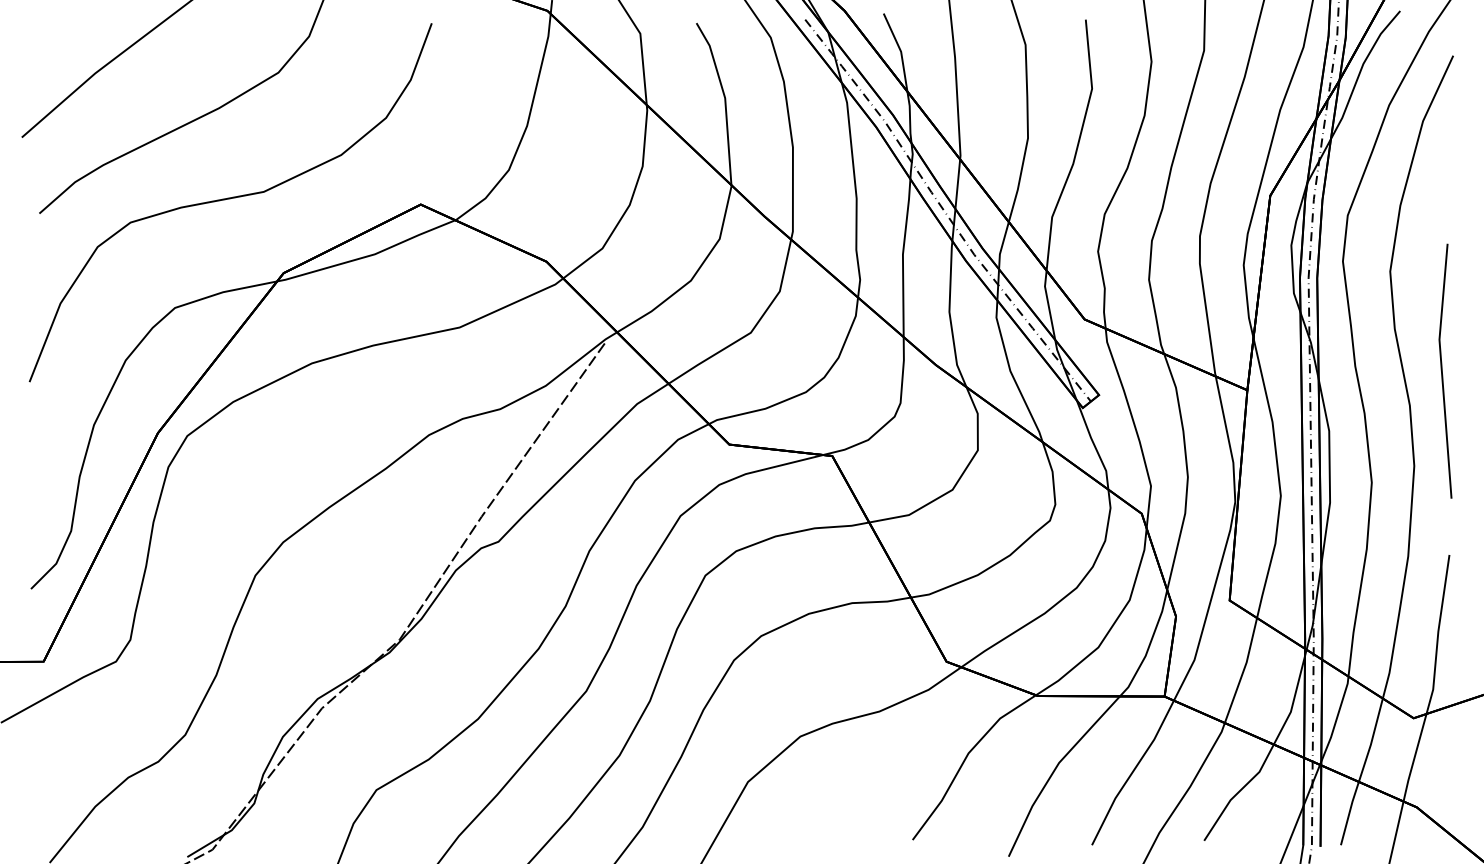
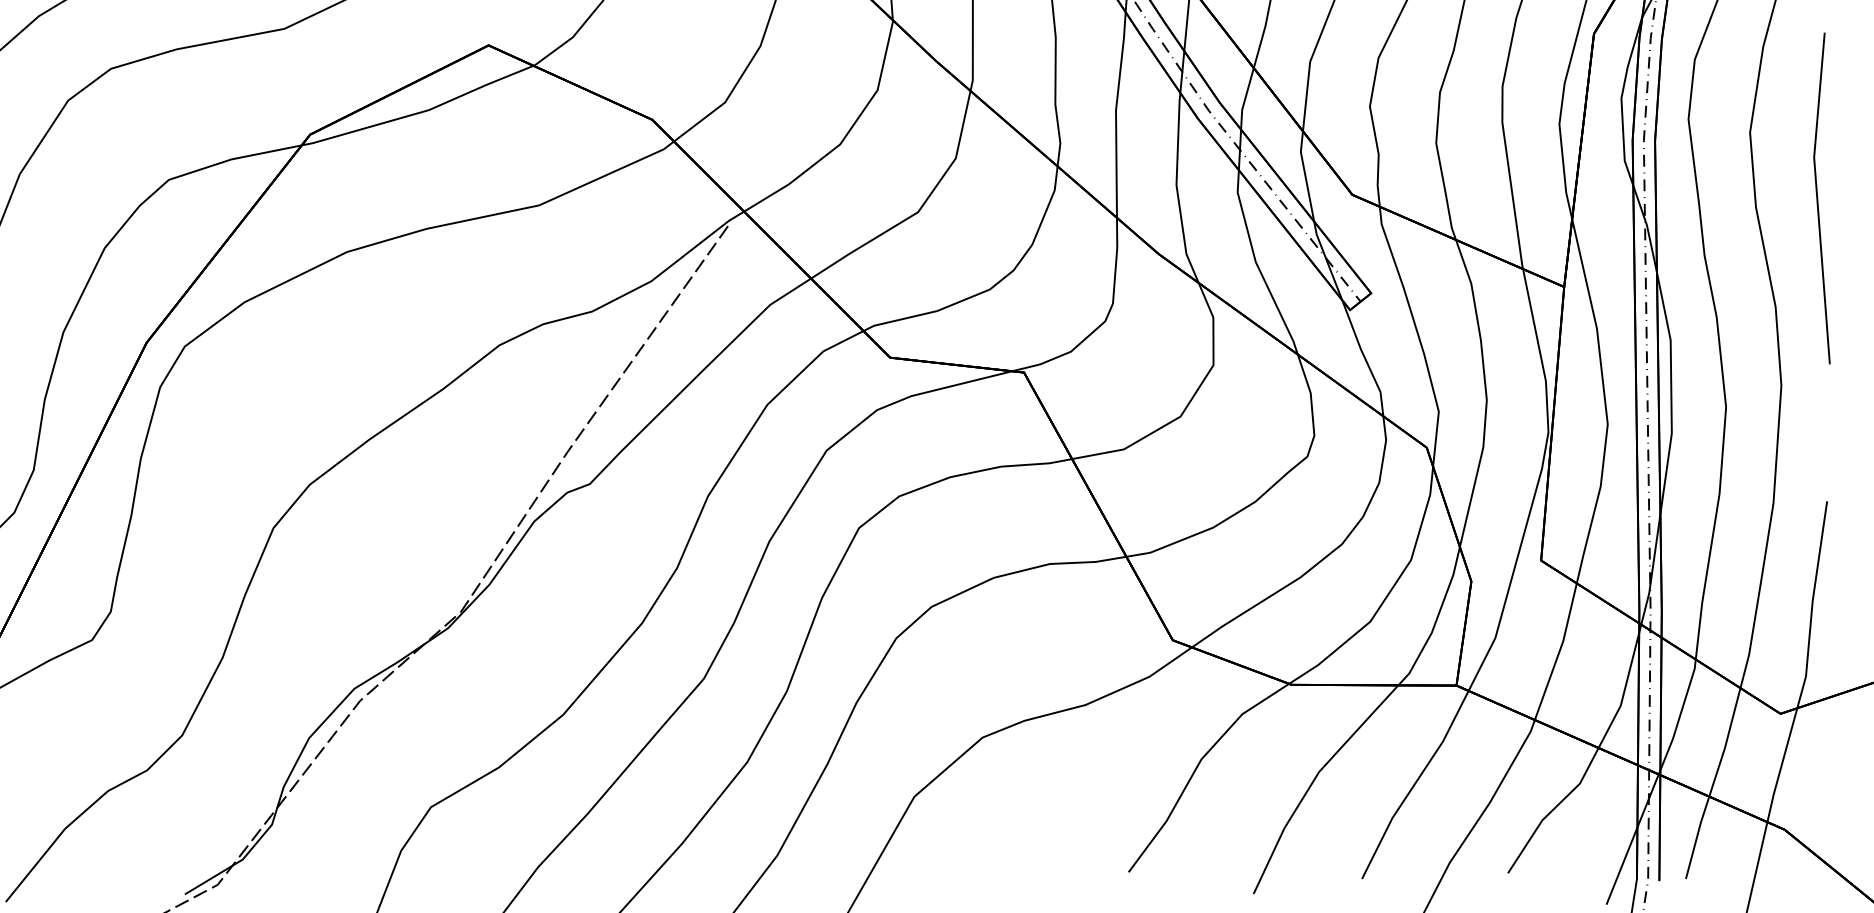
line: (1442, 370) -> (1818, 197), moved

